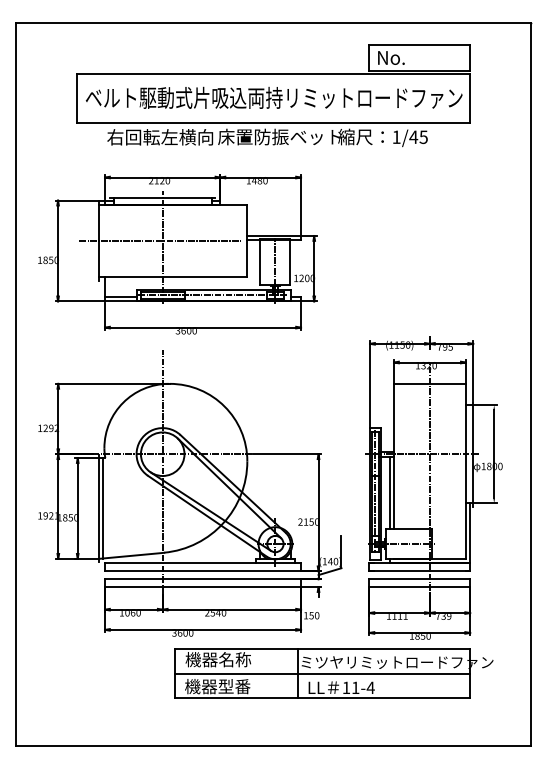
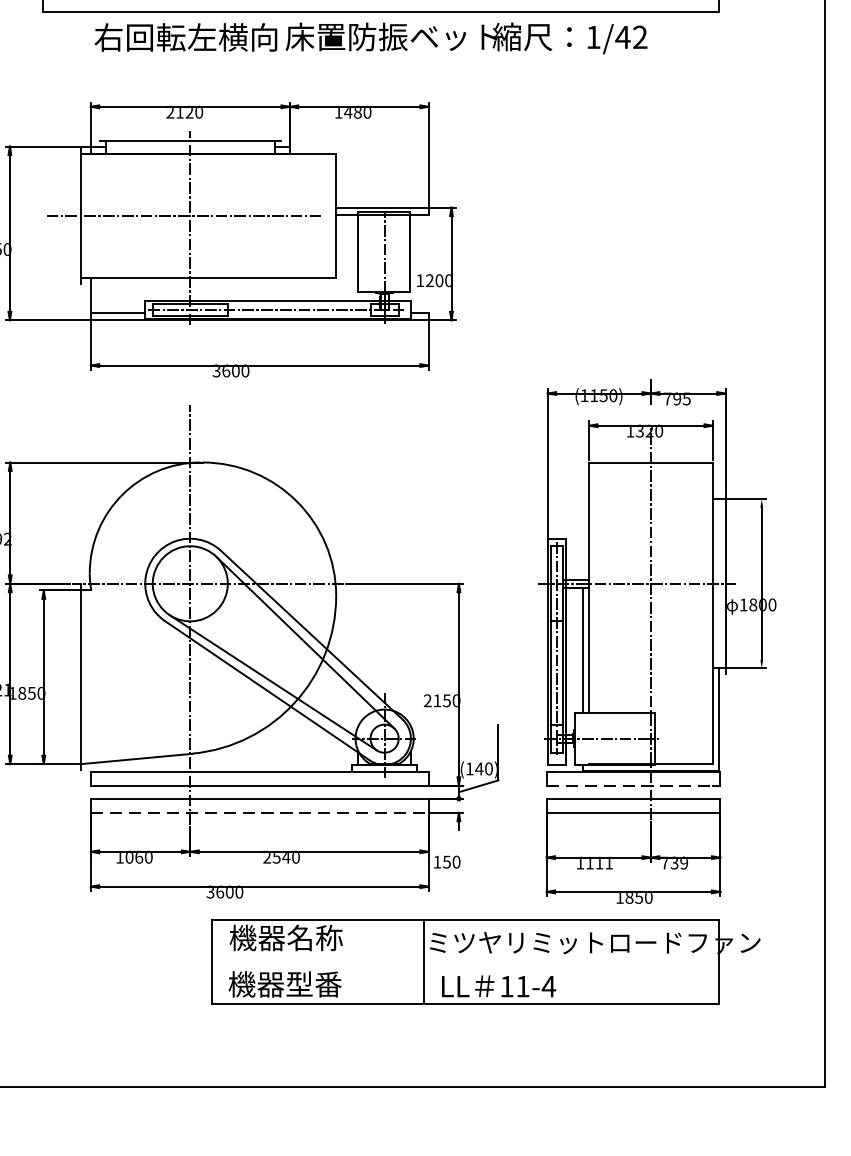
text: (423, 137) -> (639, 37), 1/45 -> 1/42
line: (102, 508) -> (86, 677), removed
line: (420, 571) -> (634, 785), solid -> dashed
line: (203, 587) -> (260, 813), solid -> dashed
line: (322, 673) -> (465, 961), removed

